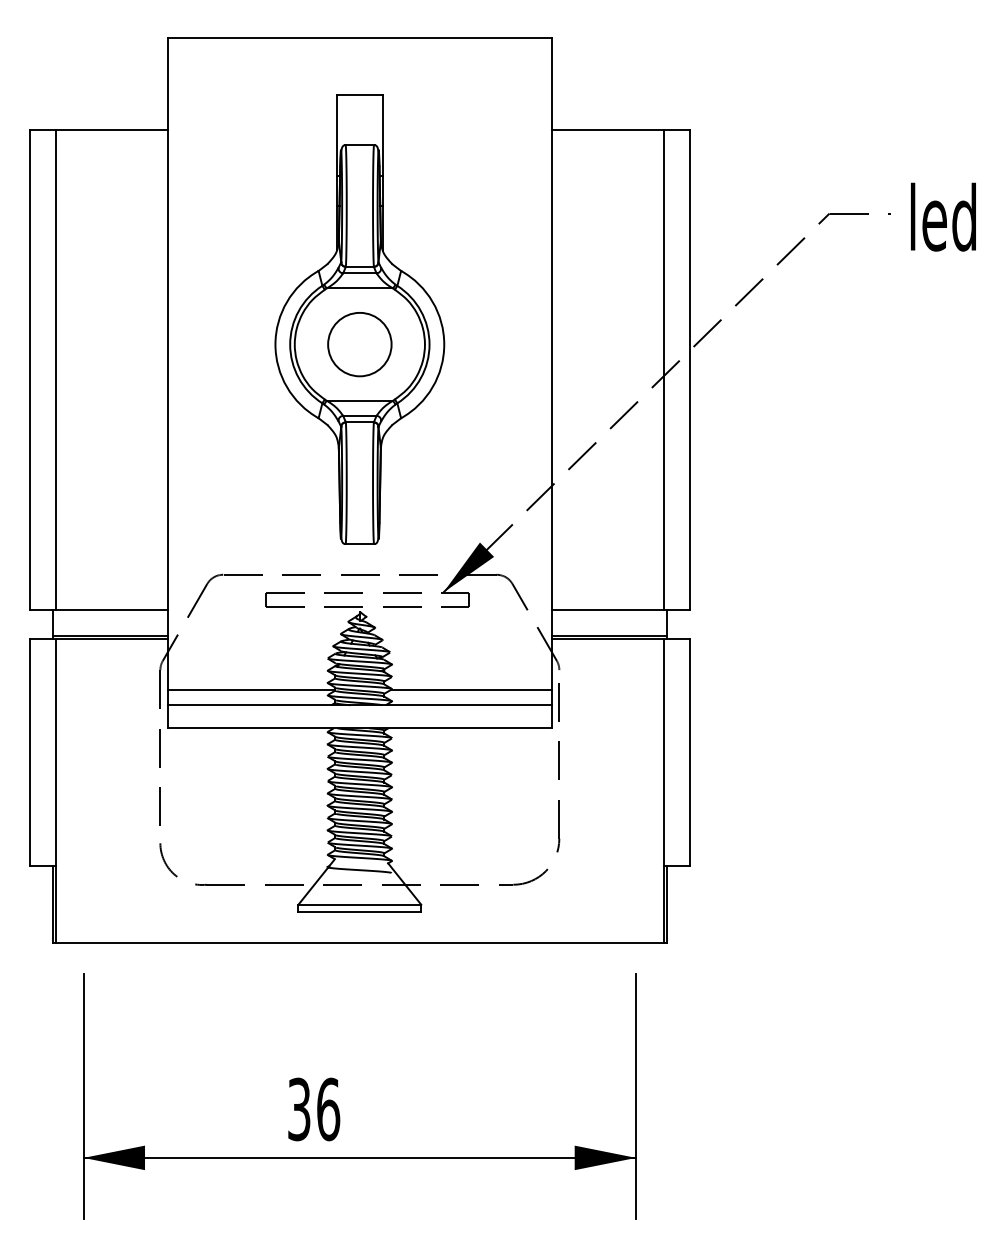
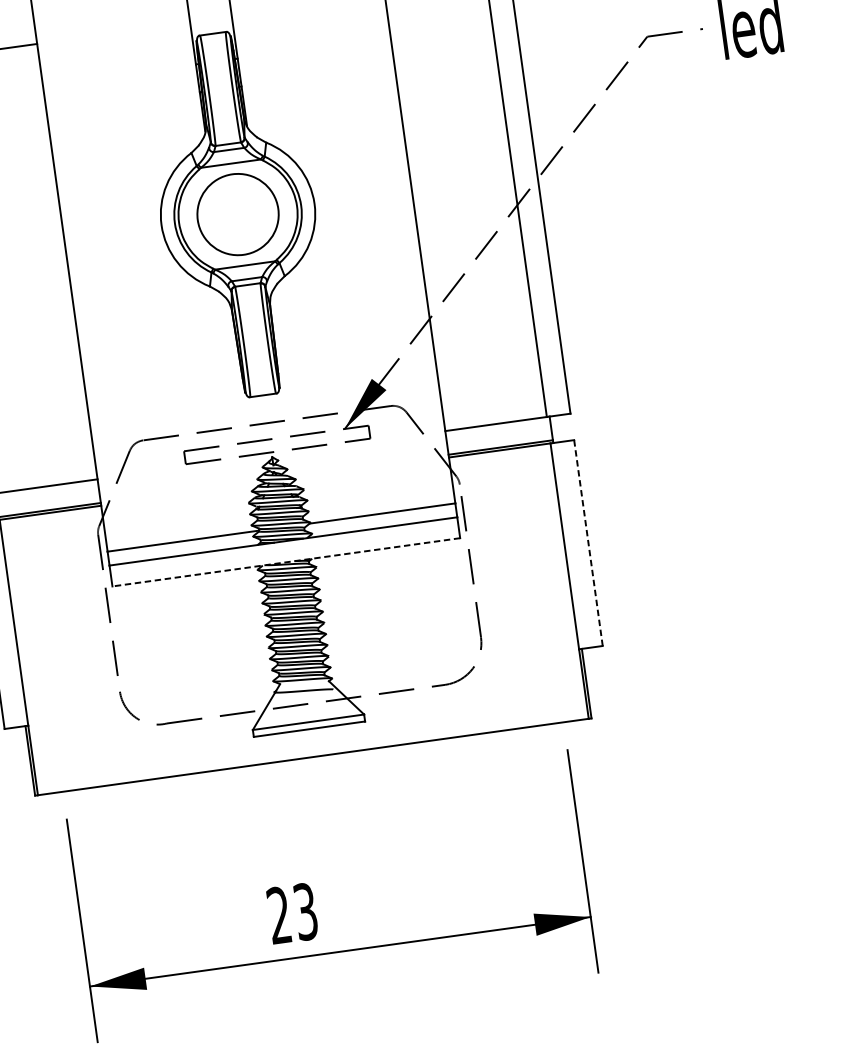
circle: (359, 344) -> (237, 214), size x1.4
line: (359, 728) -> (286, 562), solid -> dashed
line: (689, 752) -> (588, 542), solid -> dashed
text: (314, 1109) -> (293, 913), 36 -> 23

